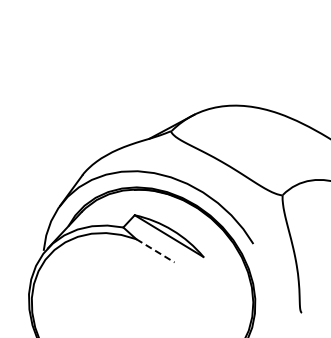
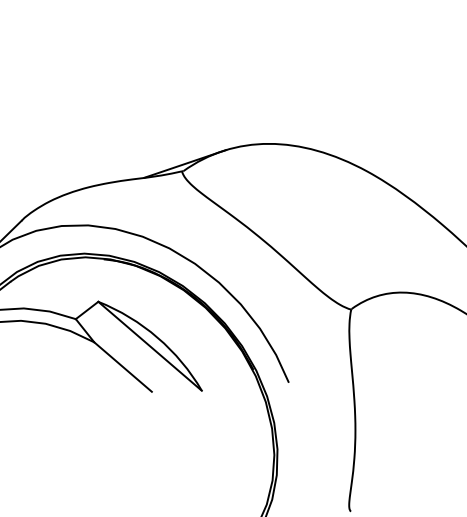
line: (155, 251) -> (122, 368), dashed -> solid

